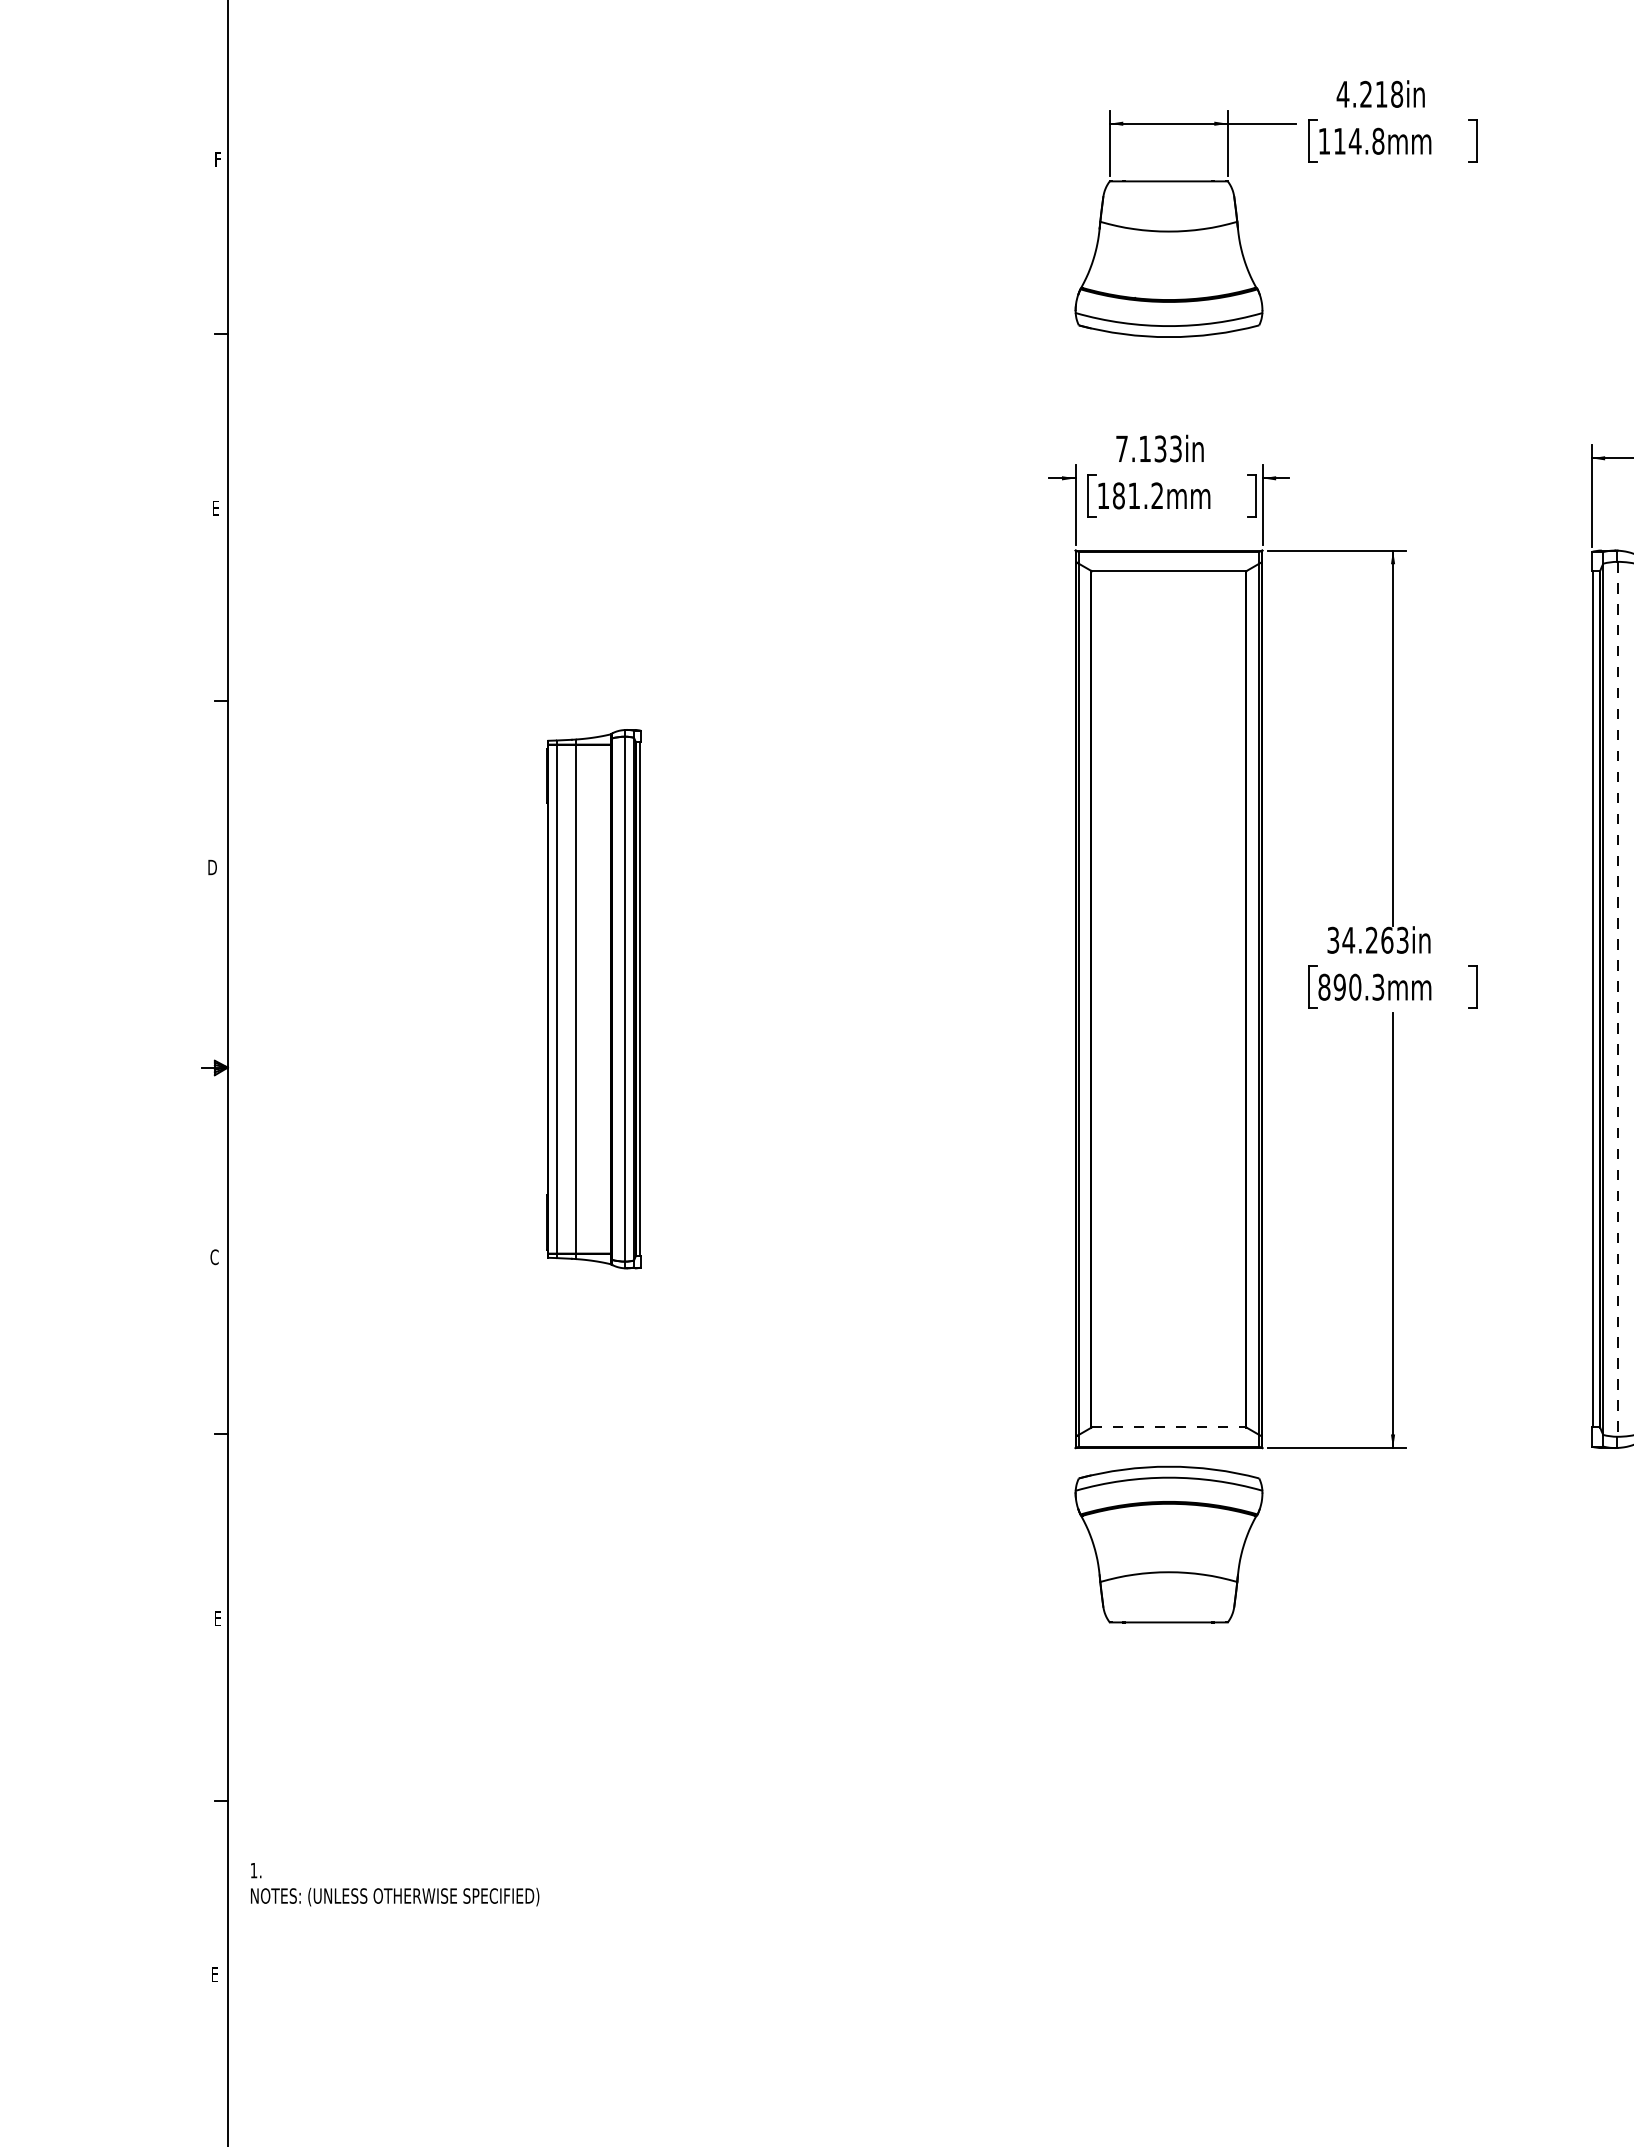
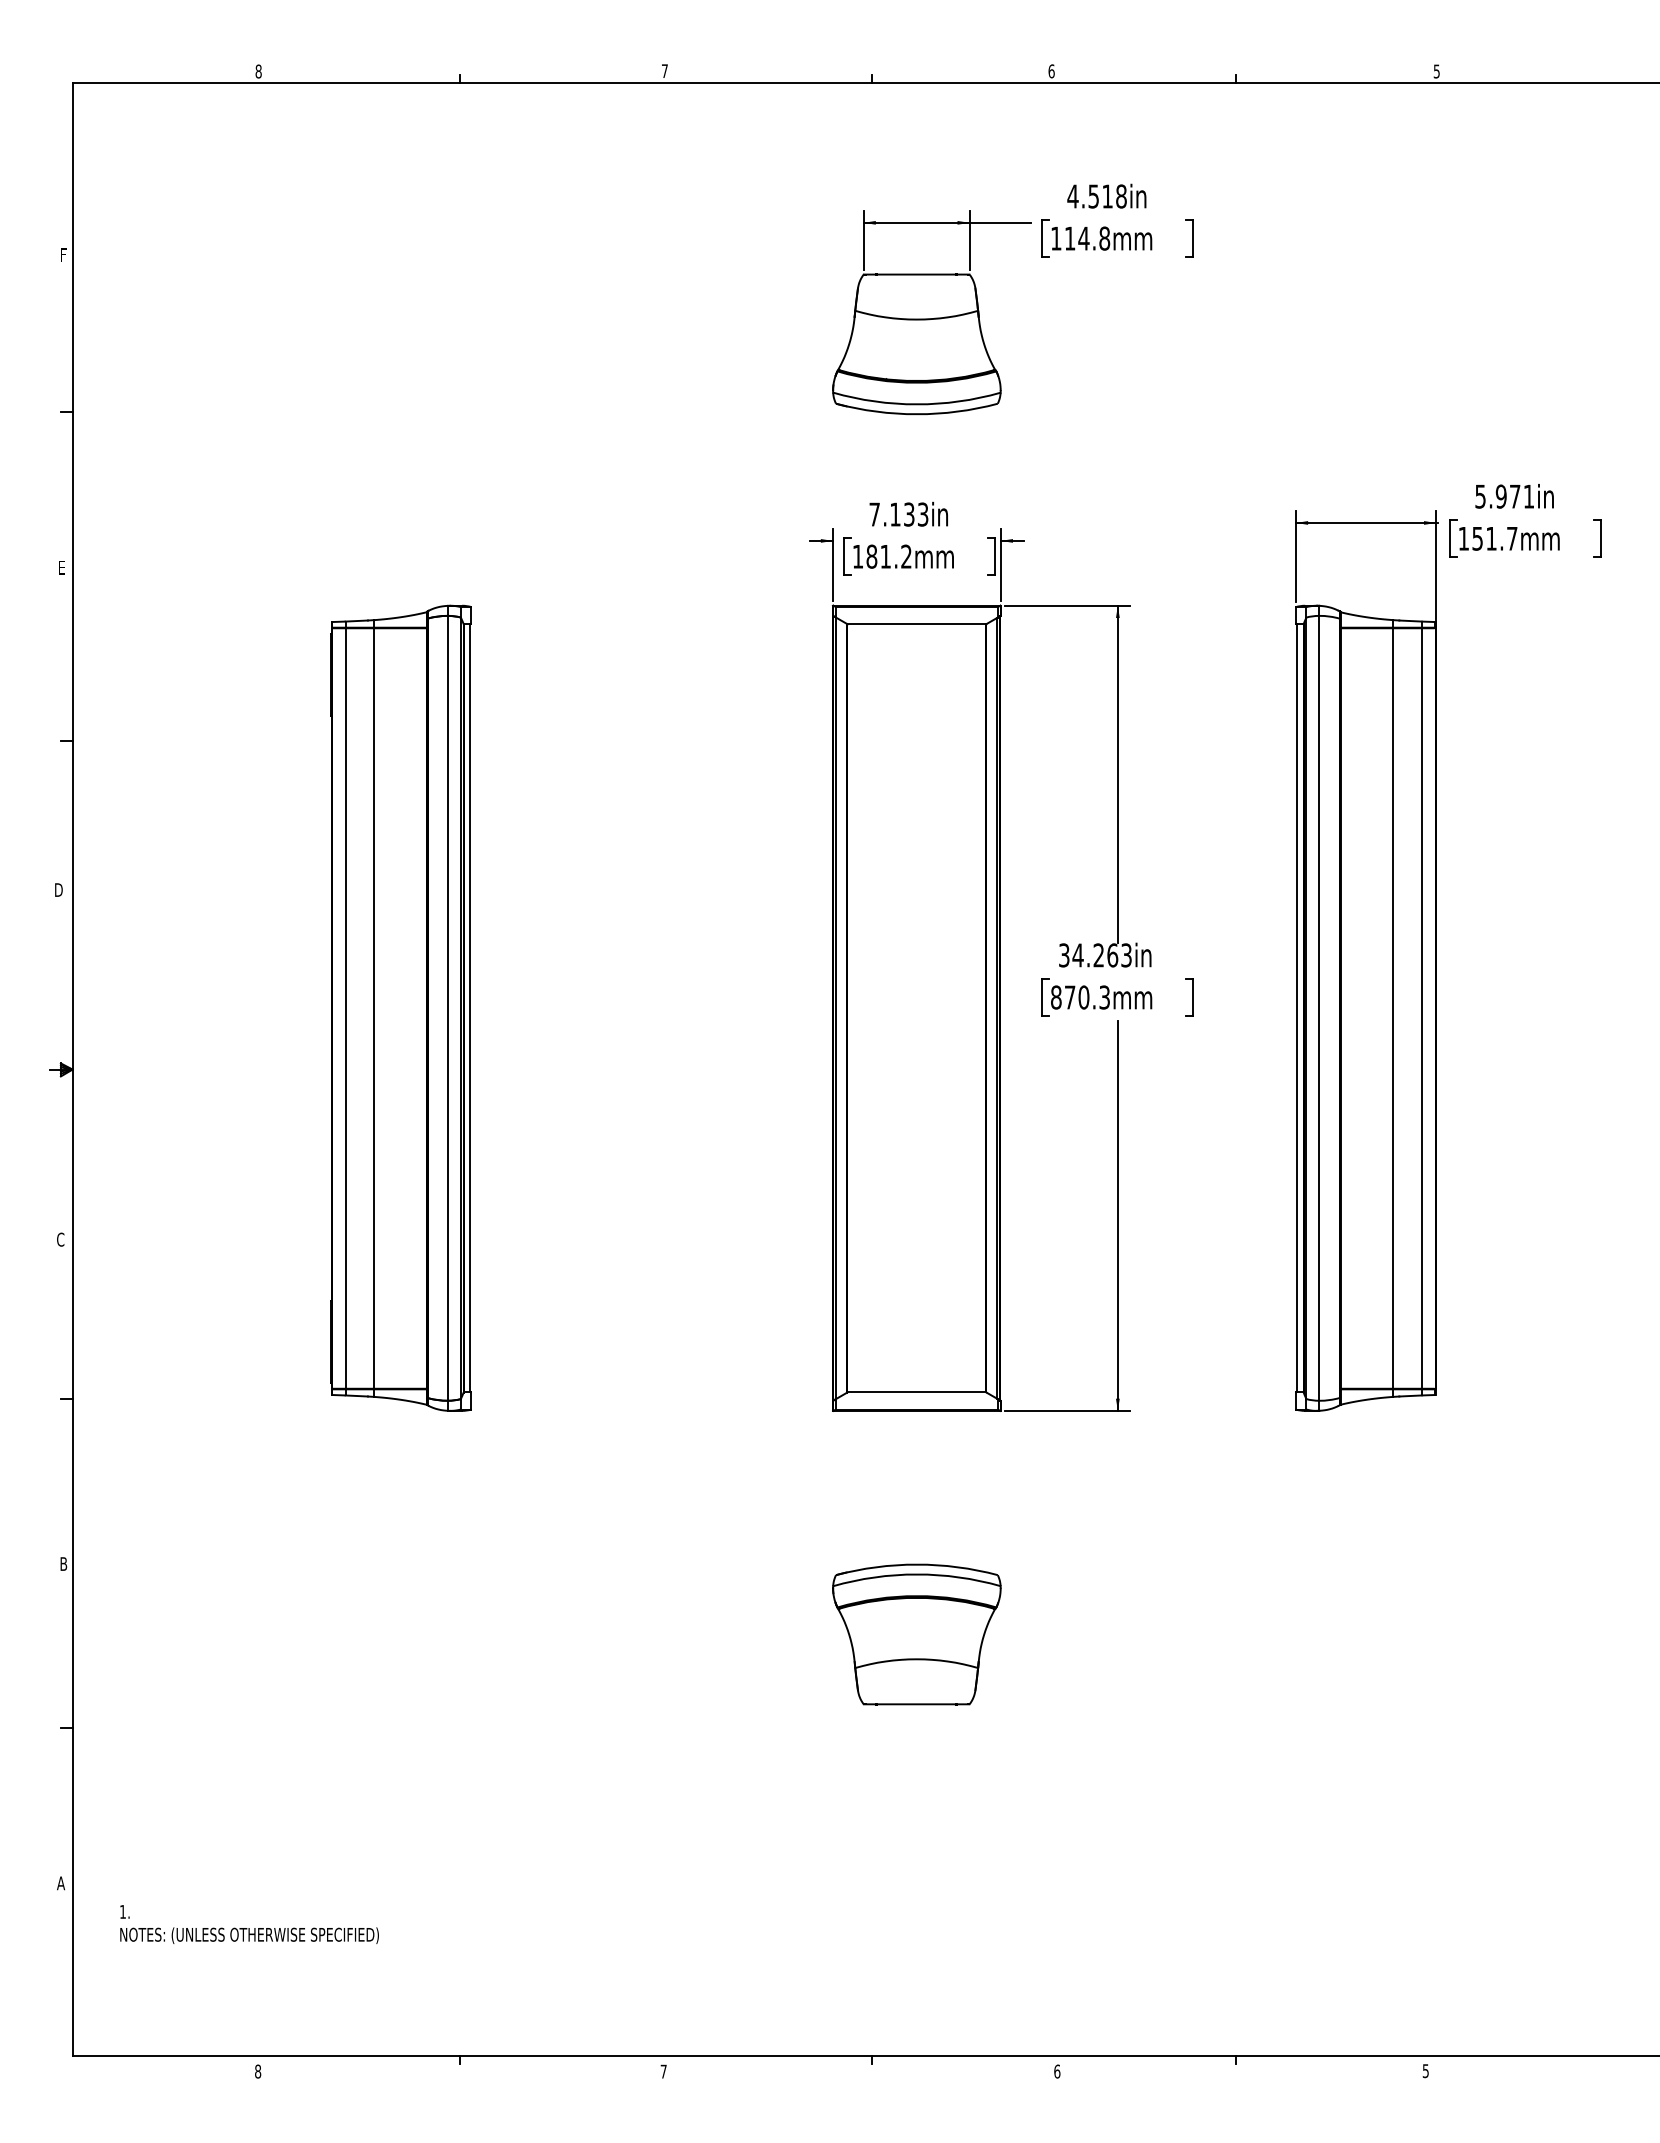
text: (1365, 94) -> (1093, 196), 4.218in -> 4.518in
text: (1339, 987) -> (1069, 997), 890.3mm -> 870.3mm
part: (593, 998) -> (400, 1007), size x1.67
line: (1617, 999) -> (1319, 1008), dashed -> solid
line: (1169, 1427) -> (917, 1392), dashed -> solid
part: (1168, 1544) -> (916, 1634), moved
text: (217, 1618) -> (63, 1563), E -> B
text: (394, 1884) -> (249, 1924), moved
text: (215, 1974) -> (61, 1883), E -> A

